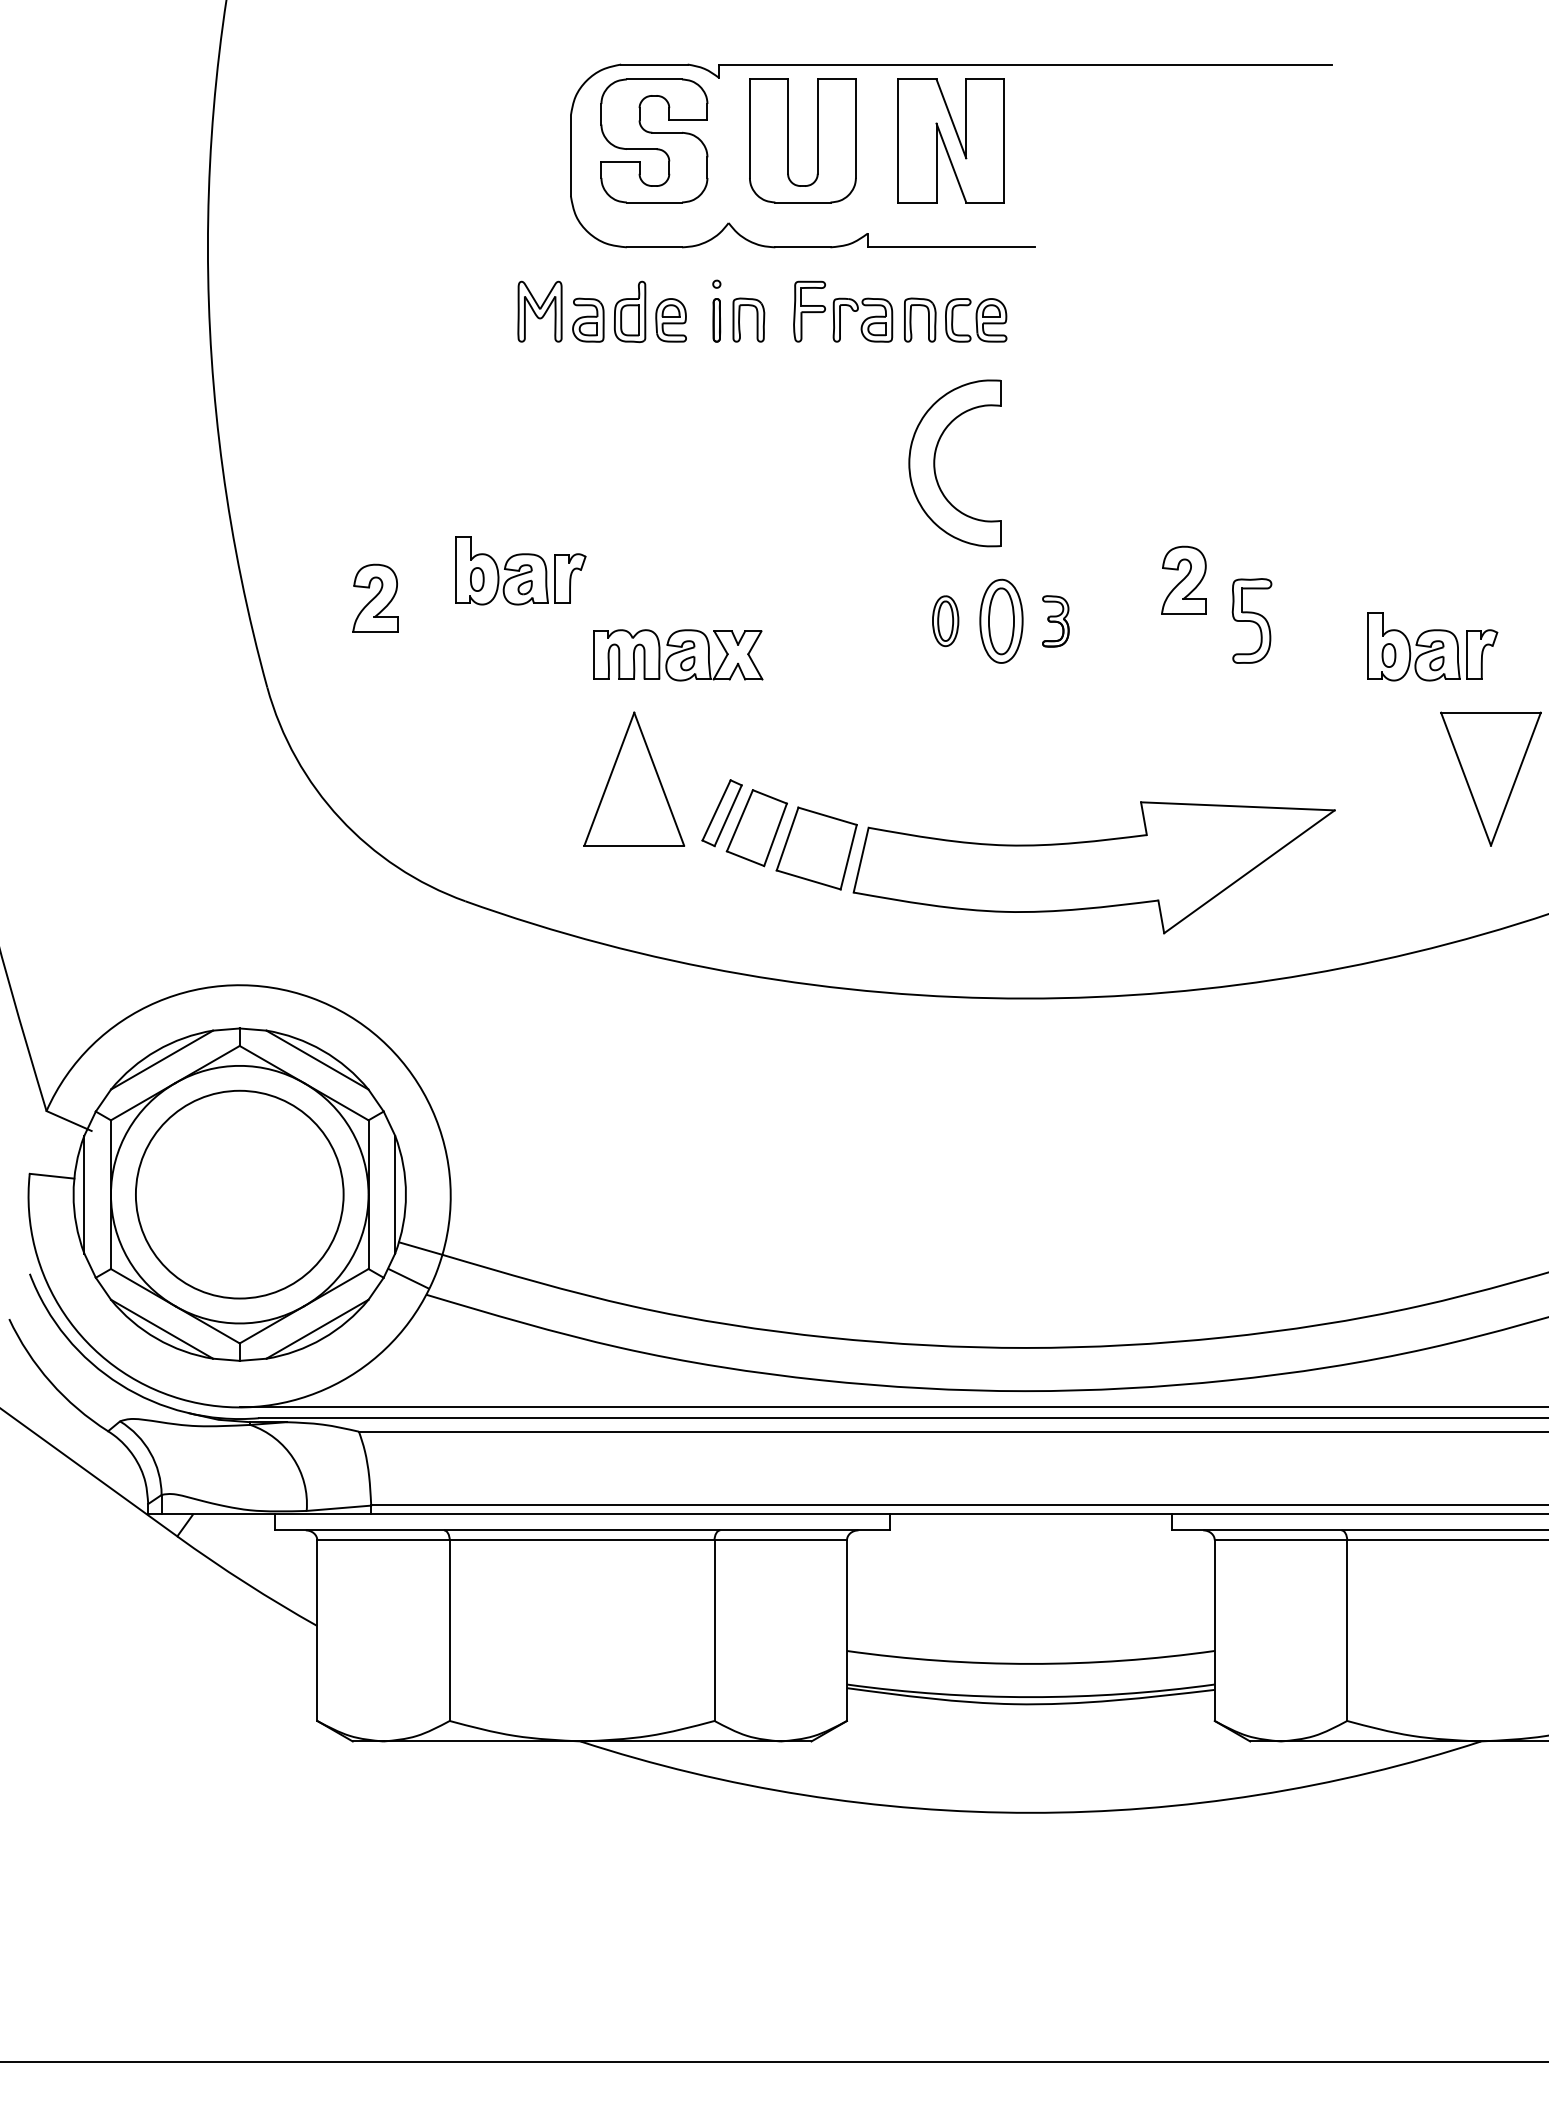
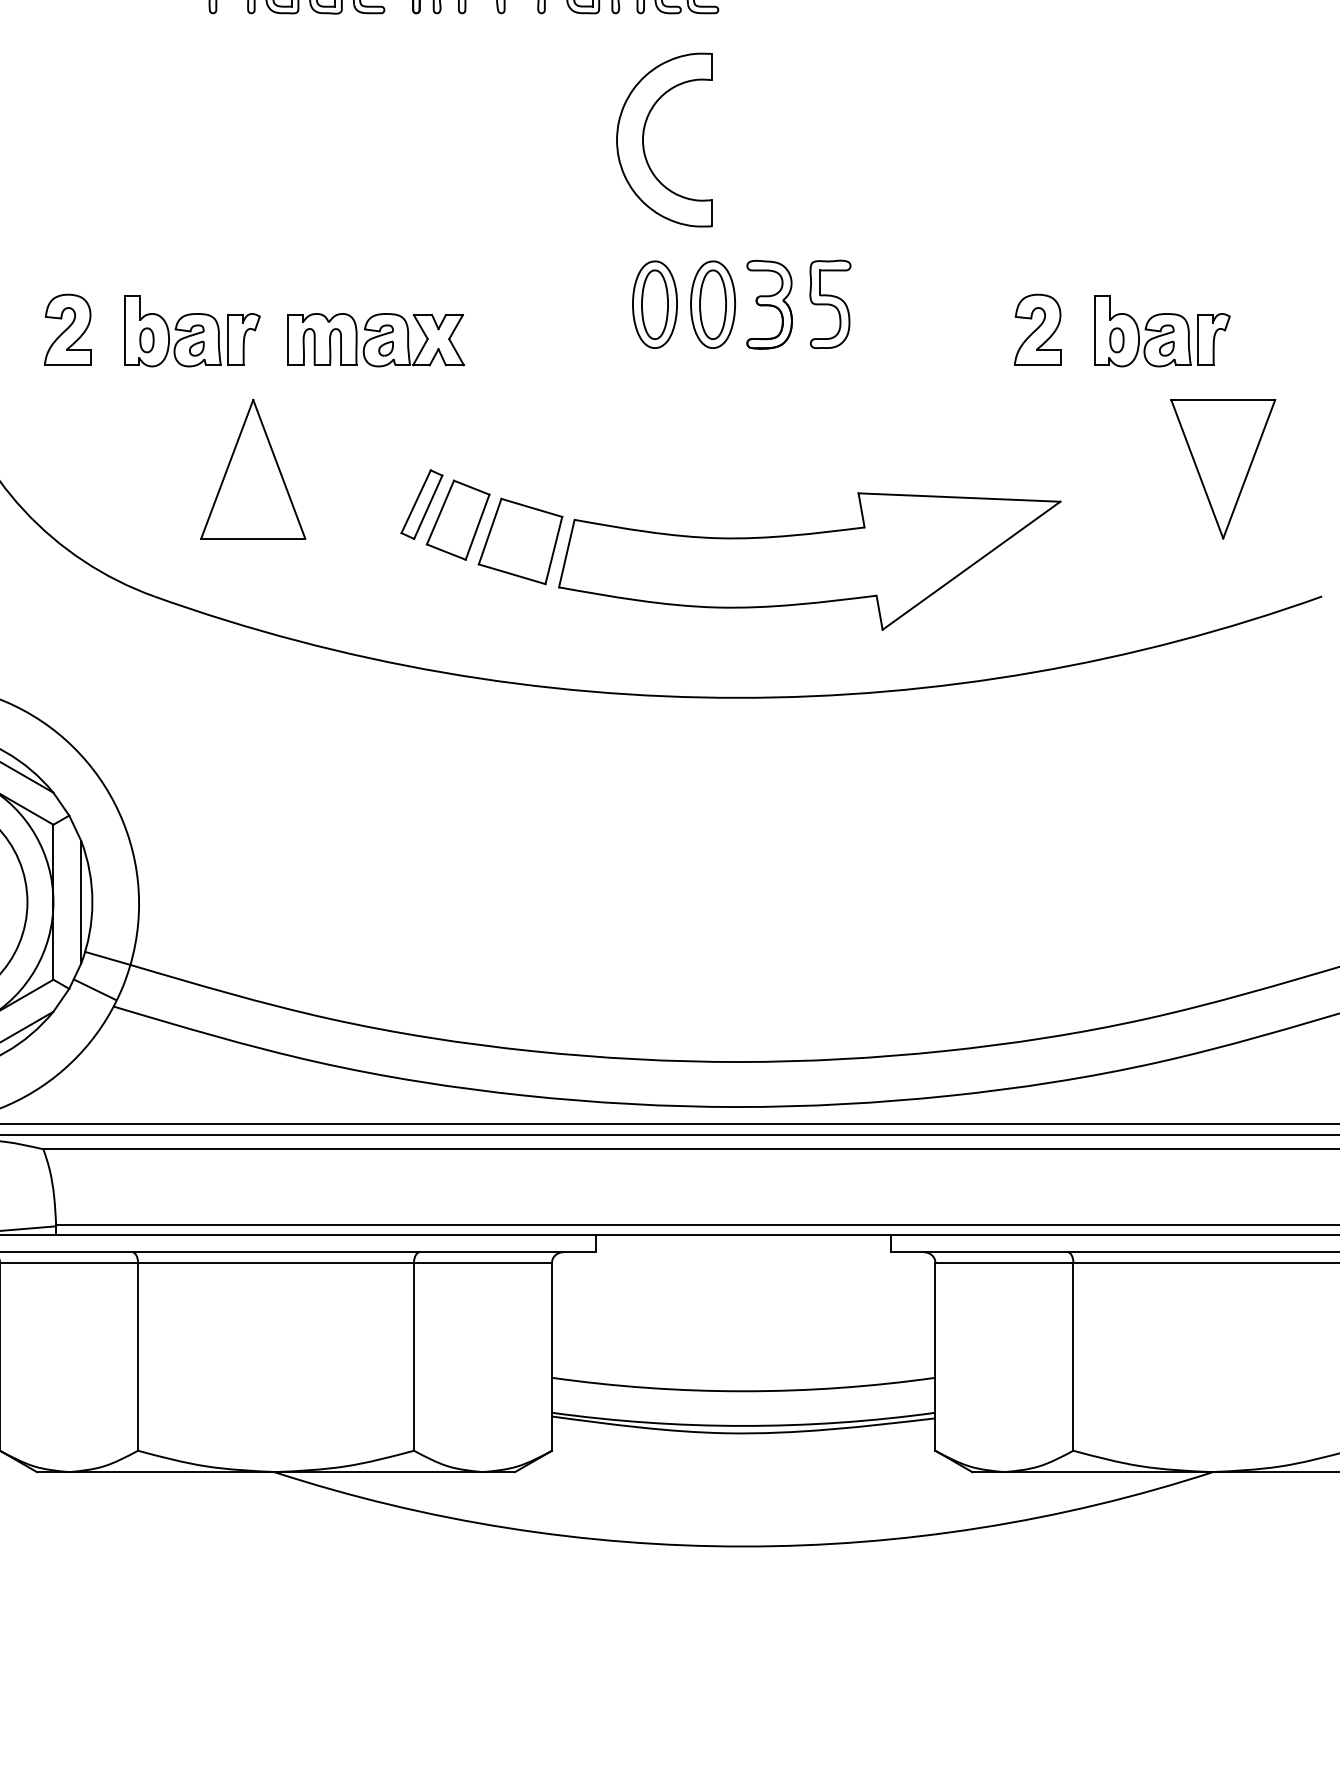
part: (520, 570) -> (191, 330), moved
part: (1183, 579) -> (1037, 328), moved
part: (375, 597) -> (67, 328), moved
part: (945, 620) -> (654, 303), size x1.67
part: (1251, 620) -> (829, 303), moved
part: (1055, 621) -> (769, 304), size x1.67
part: (634, 778) -> (253, 468), moved

